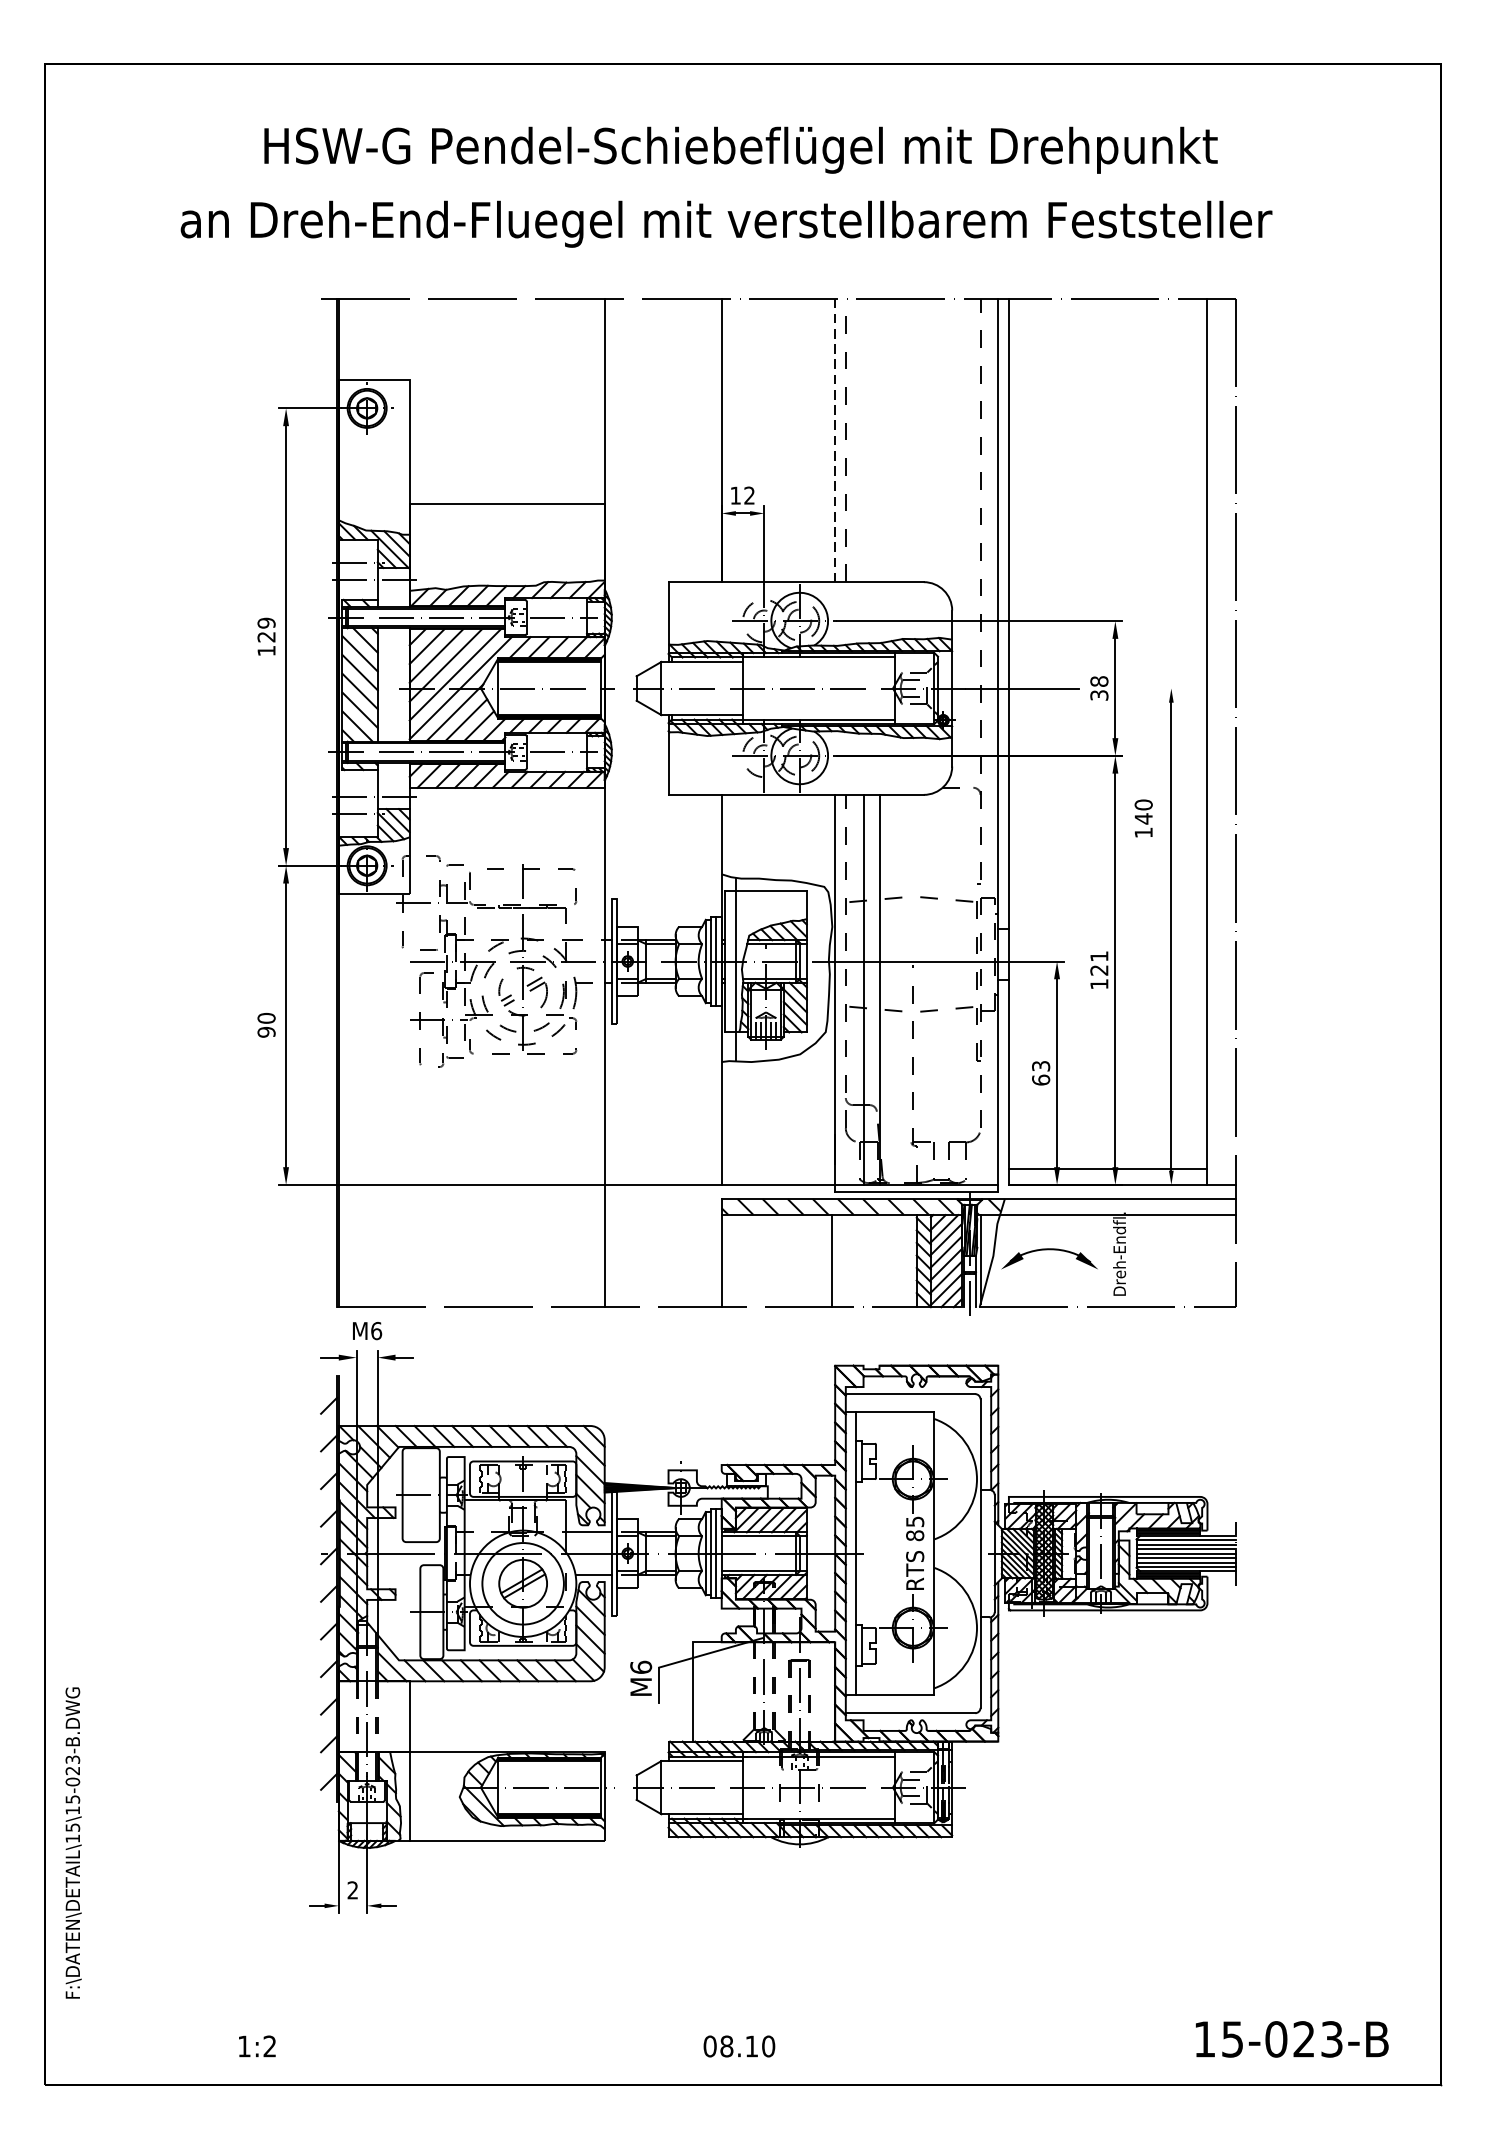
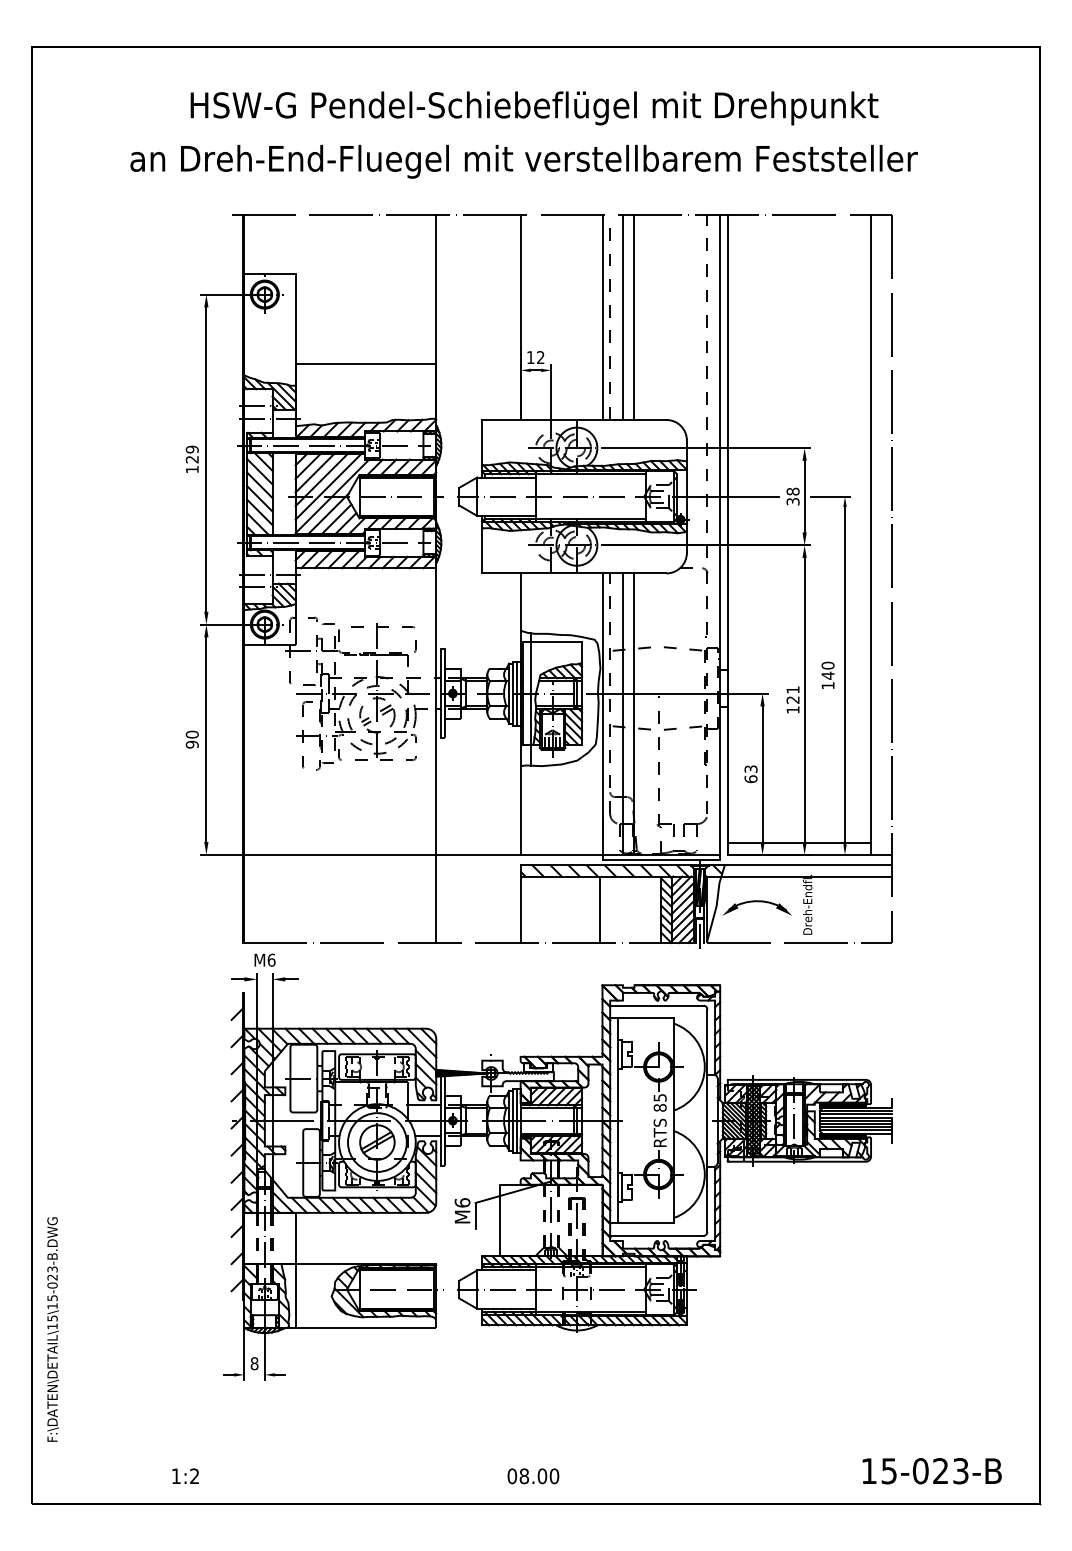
line: (862, 440) -> (622, 317), added
line: (879, 440) -> (634, 317), added
line: (835, 441) -> (602, 318), dashed -> solid
line: (1151, 688) -> (830, 496), added
text: (1142, 817) -> (827, 674), moved
text: (352, 1890) -> (254, 1363), 2 -> 8
text: (752, 2046) -> (542, 1476), 08.10 -> 08.00

